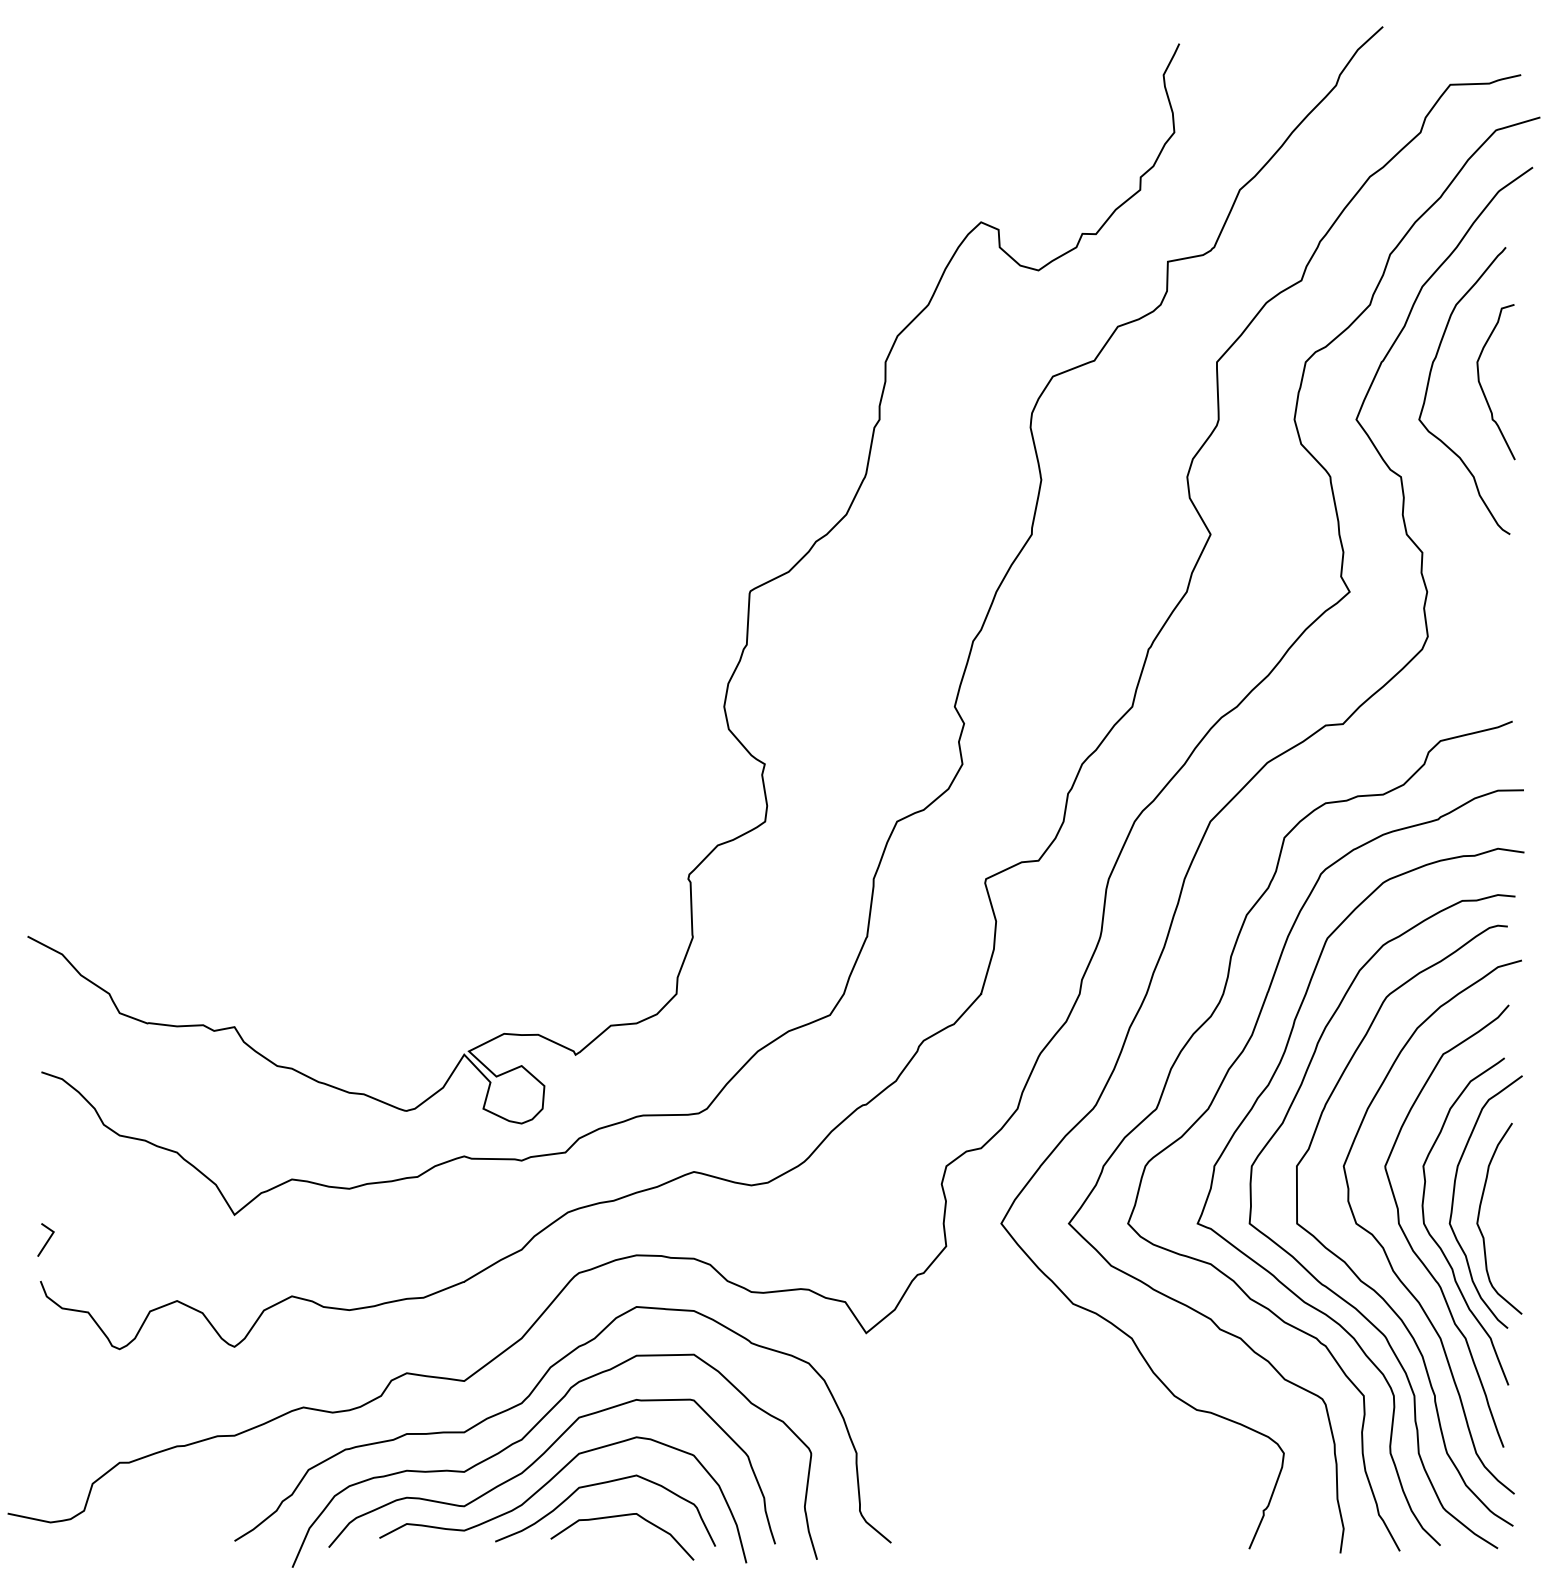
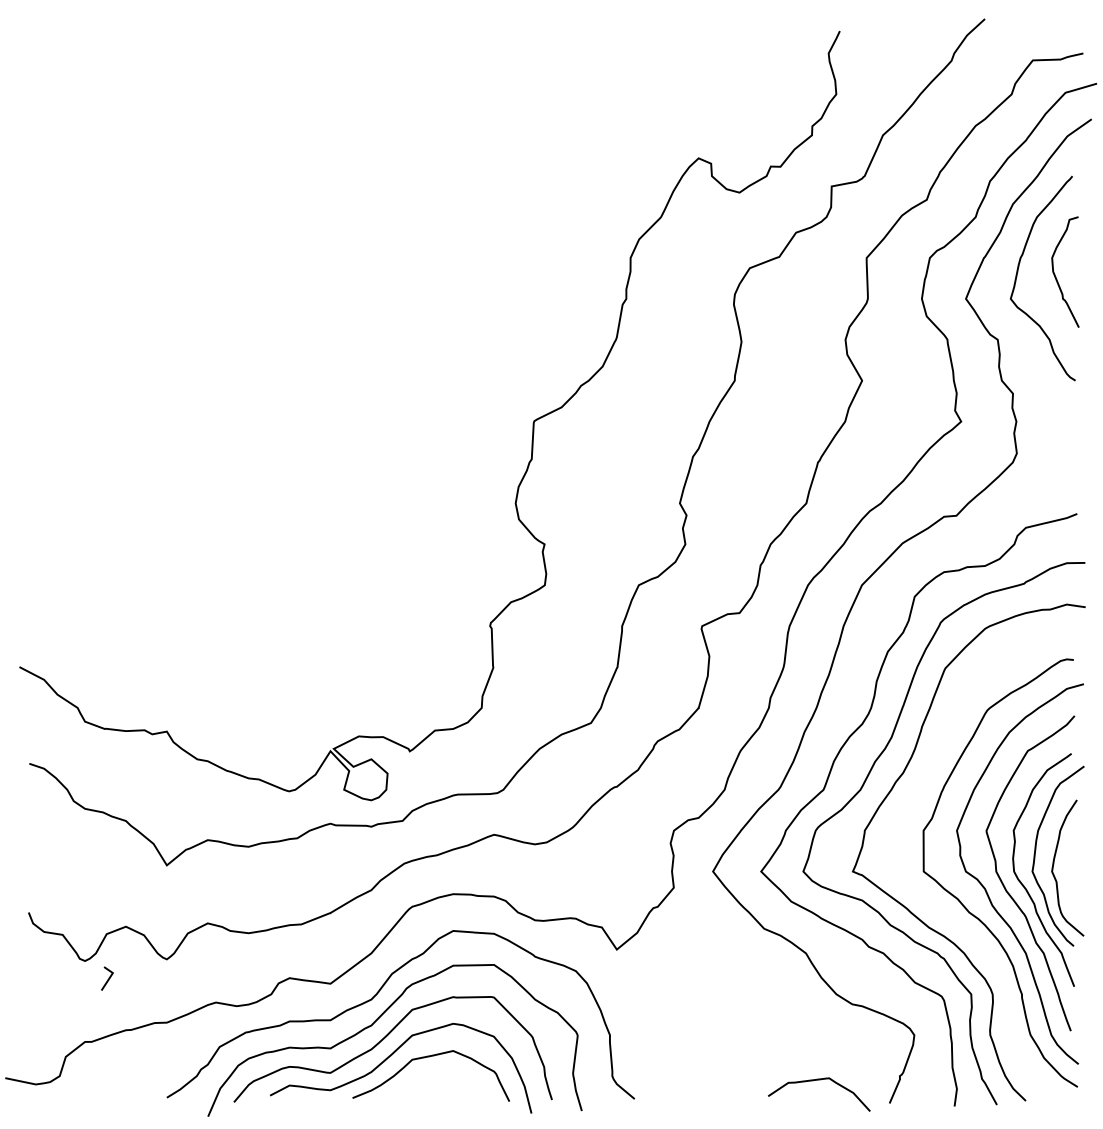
line: (47, 1239) -> (108, 978), moved
curve: (1330, 1288) -> (947, 917), removed
curve: (616, 1517) -> (815, 1080), moved

